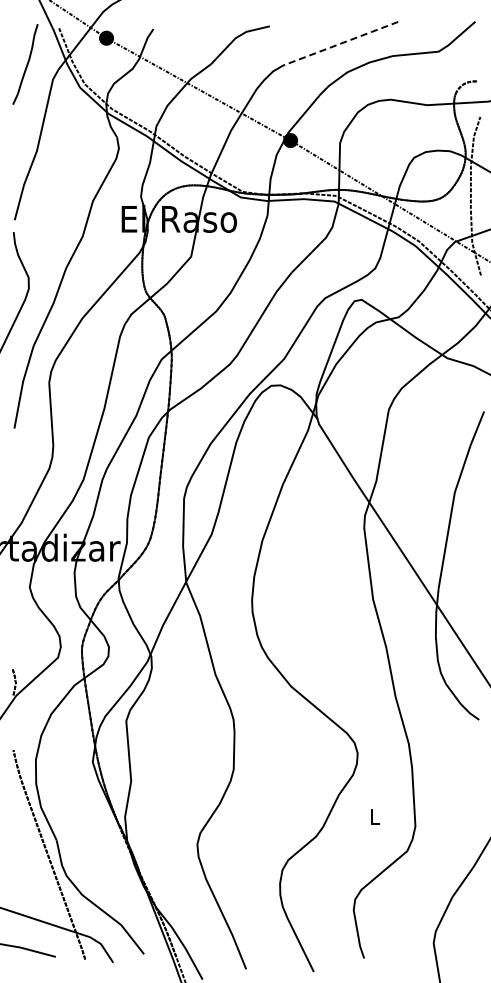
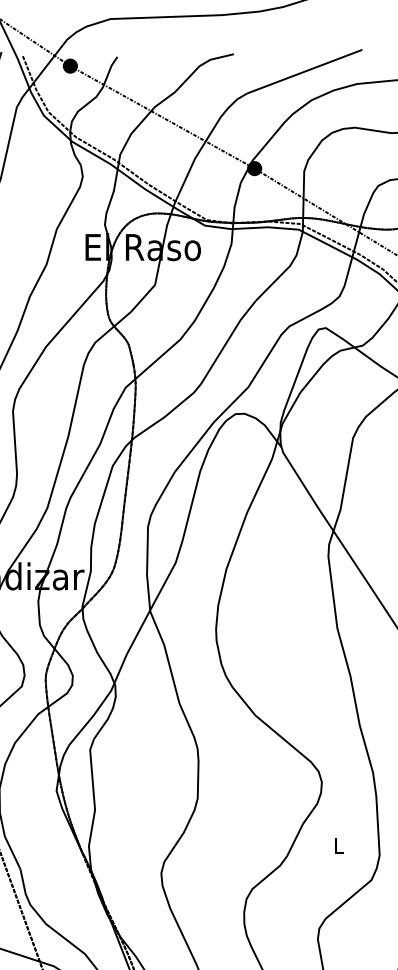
line: (340, 43) -> (304, 71), dashed -> solid

